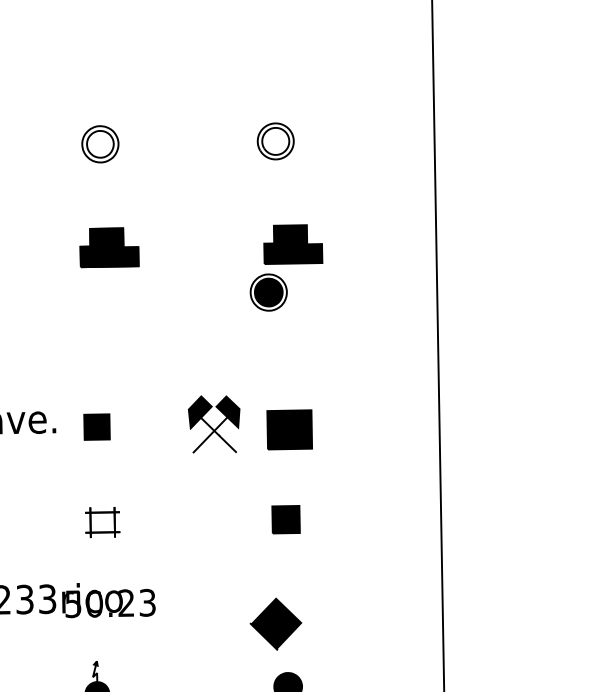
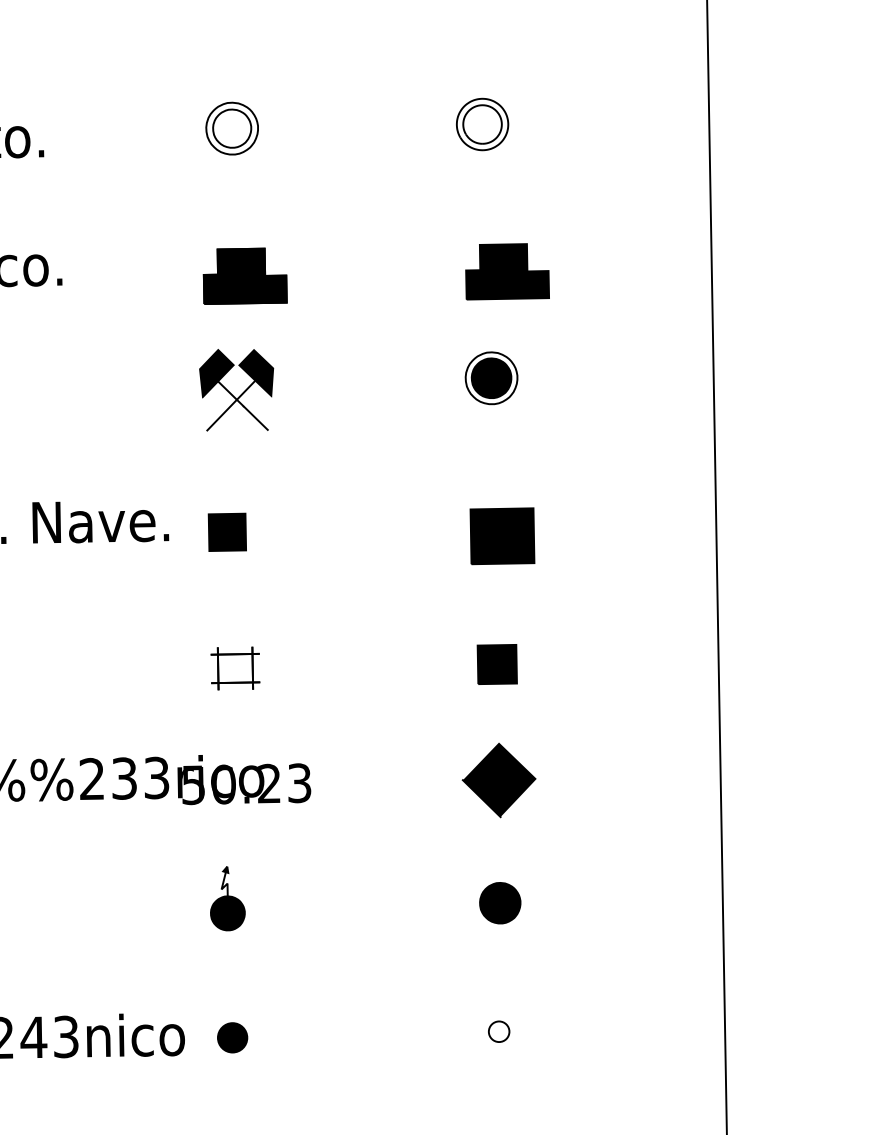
part: (268, 292) -> (491, 378), moved
part: (214, 424) -> (236, 390), moved
part: (275, 624) -> (498, 780), moved

